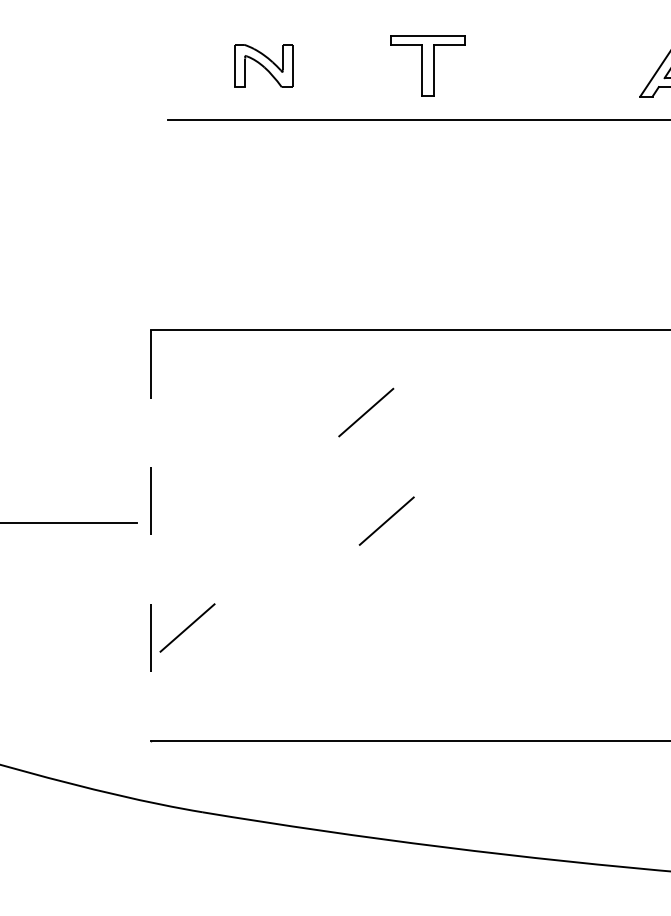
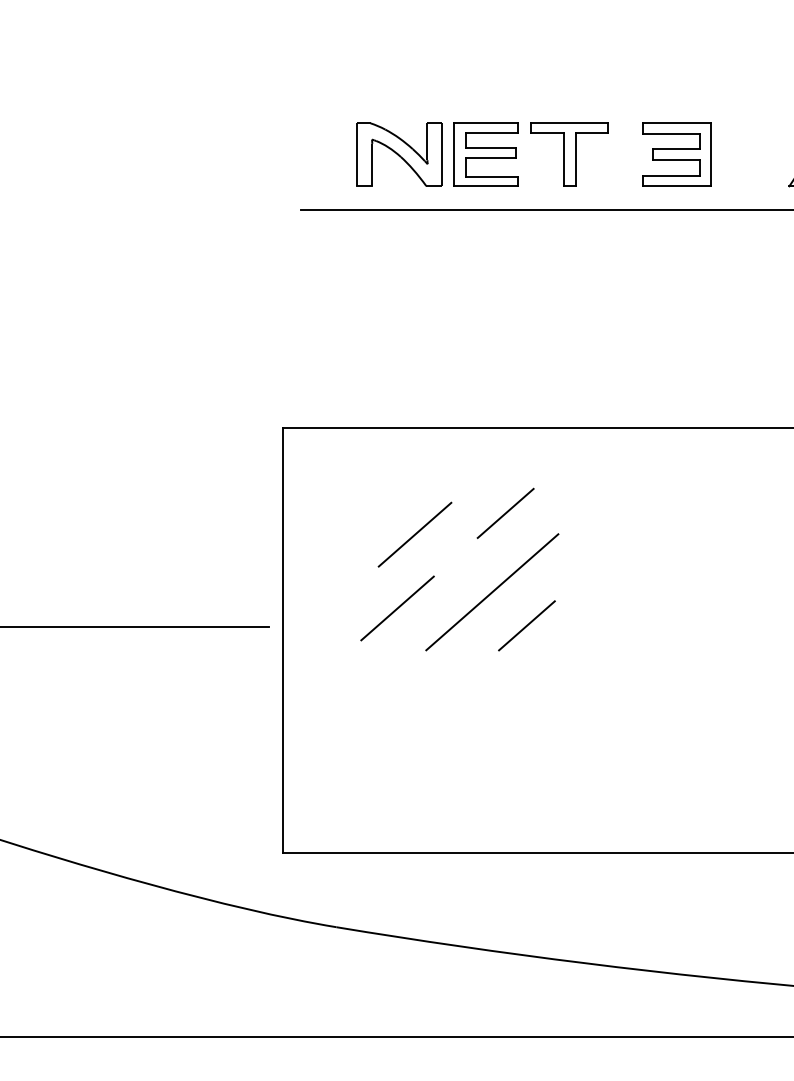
part: (263, 65) -> (399, 154), size x1.43
part: (346, 65) -> (485, 154), added
part: (531, 65) -> (676, 154), added
line: (278, 432) -> (414, 534), added
line: (353, 488) -> (492, 592), added
line: (261, 504) -> (397, 608), added
line: (151, 536) -> (283, 641), dashed -> solid
line: (187, 627) -> (320, 735), removed

